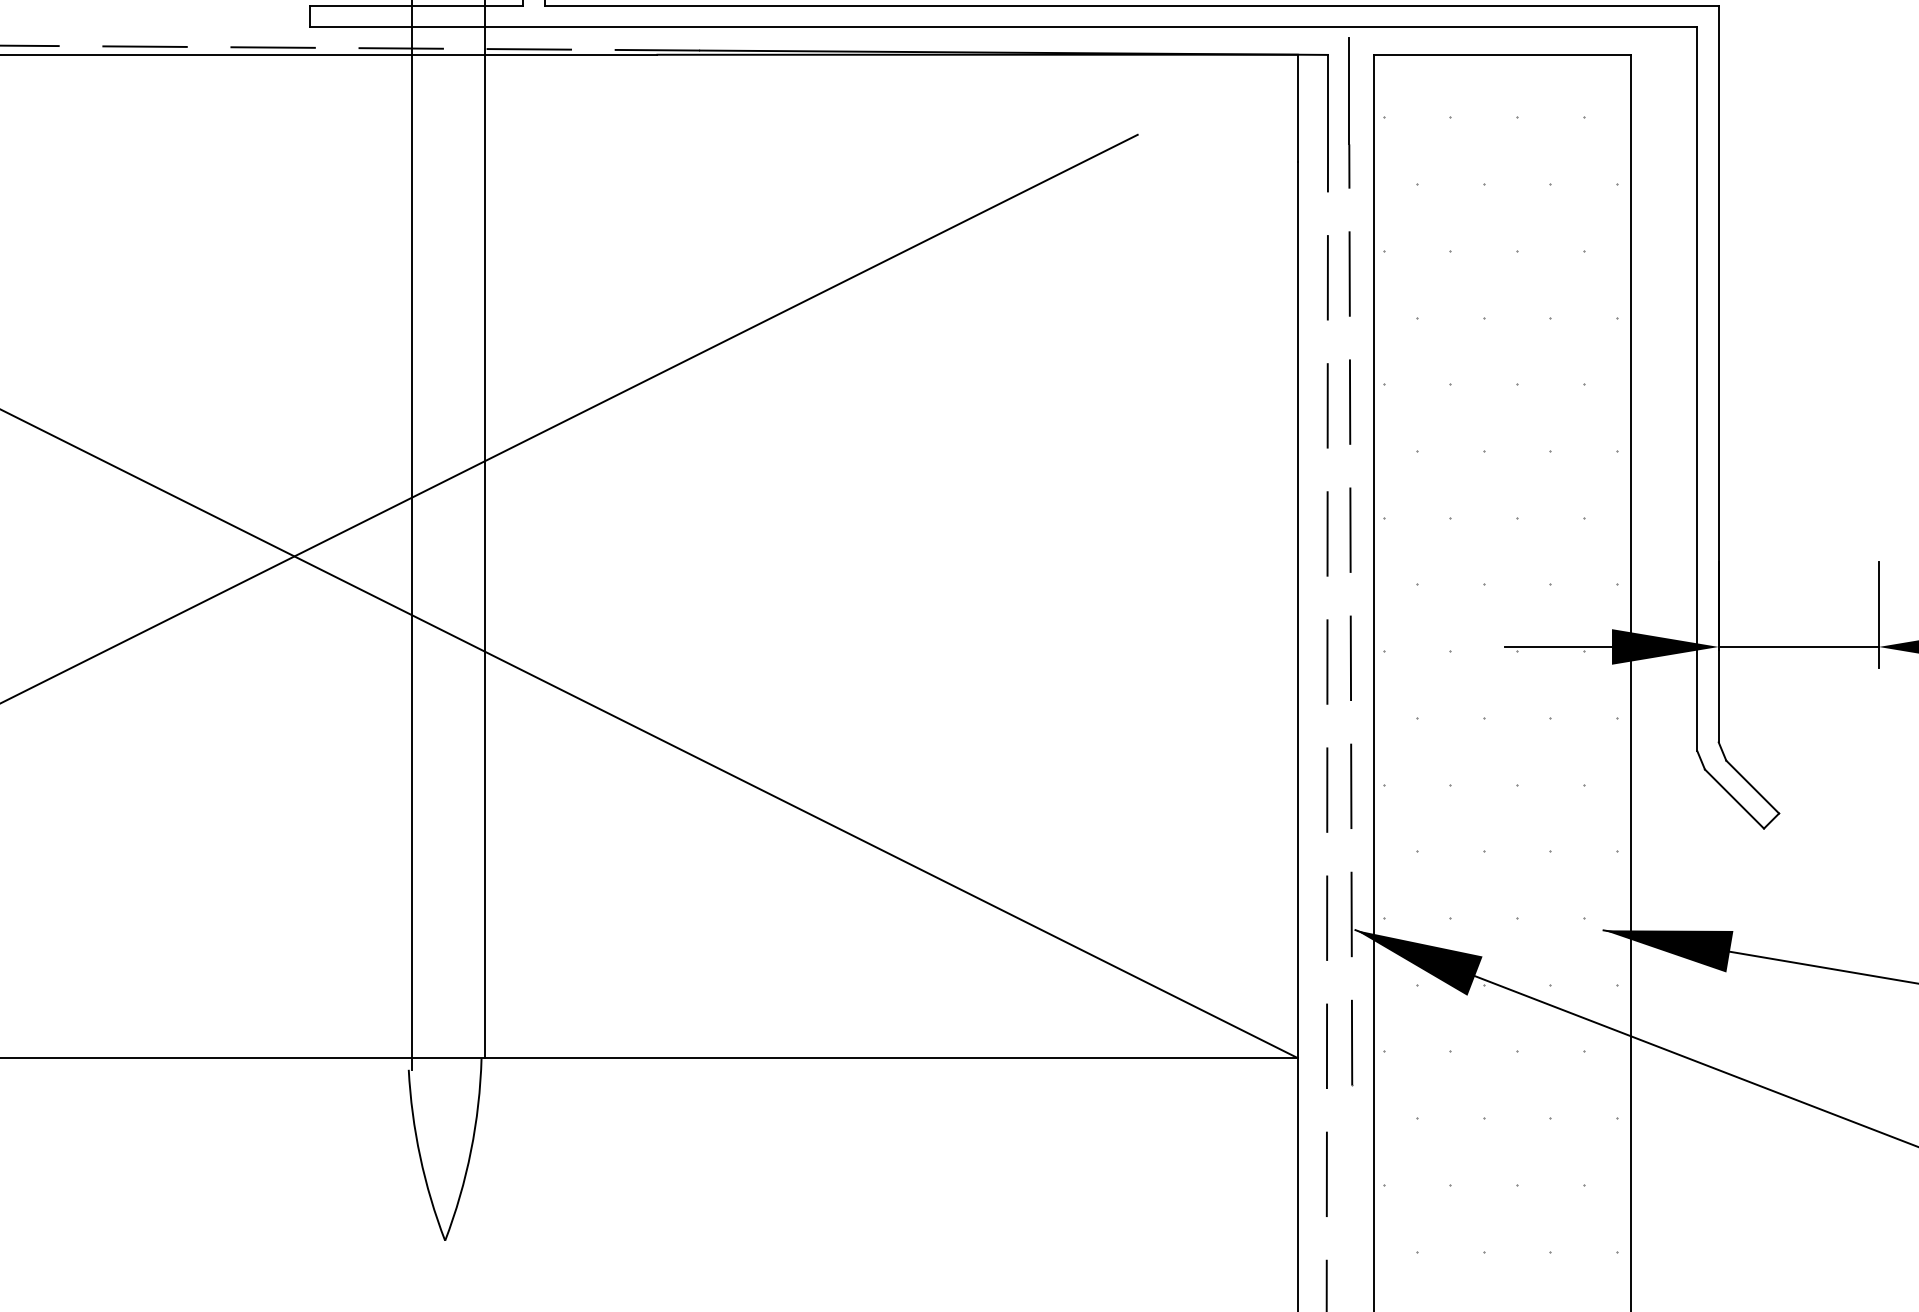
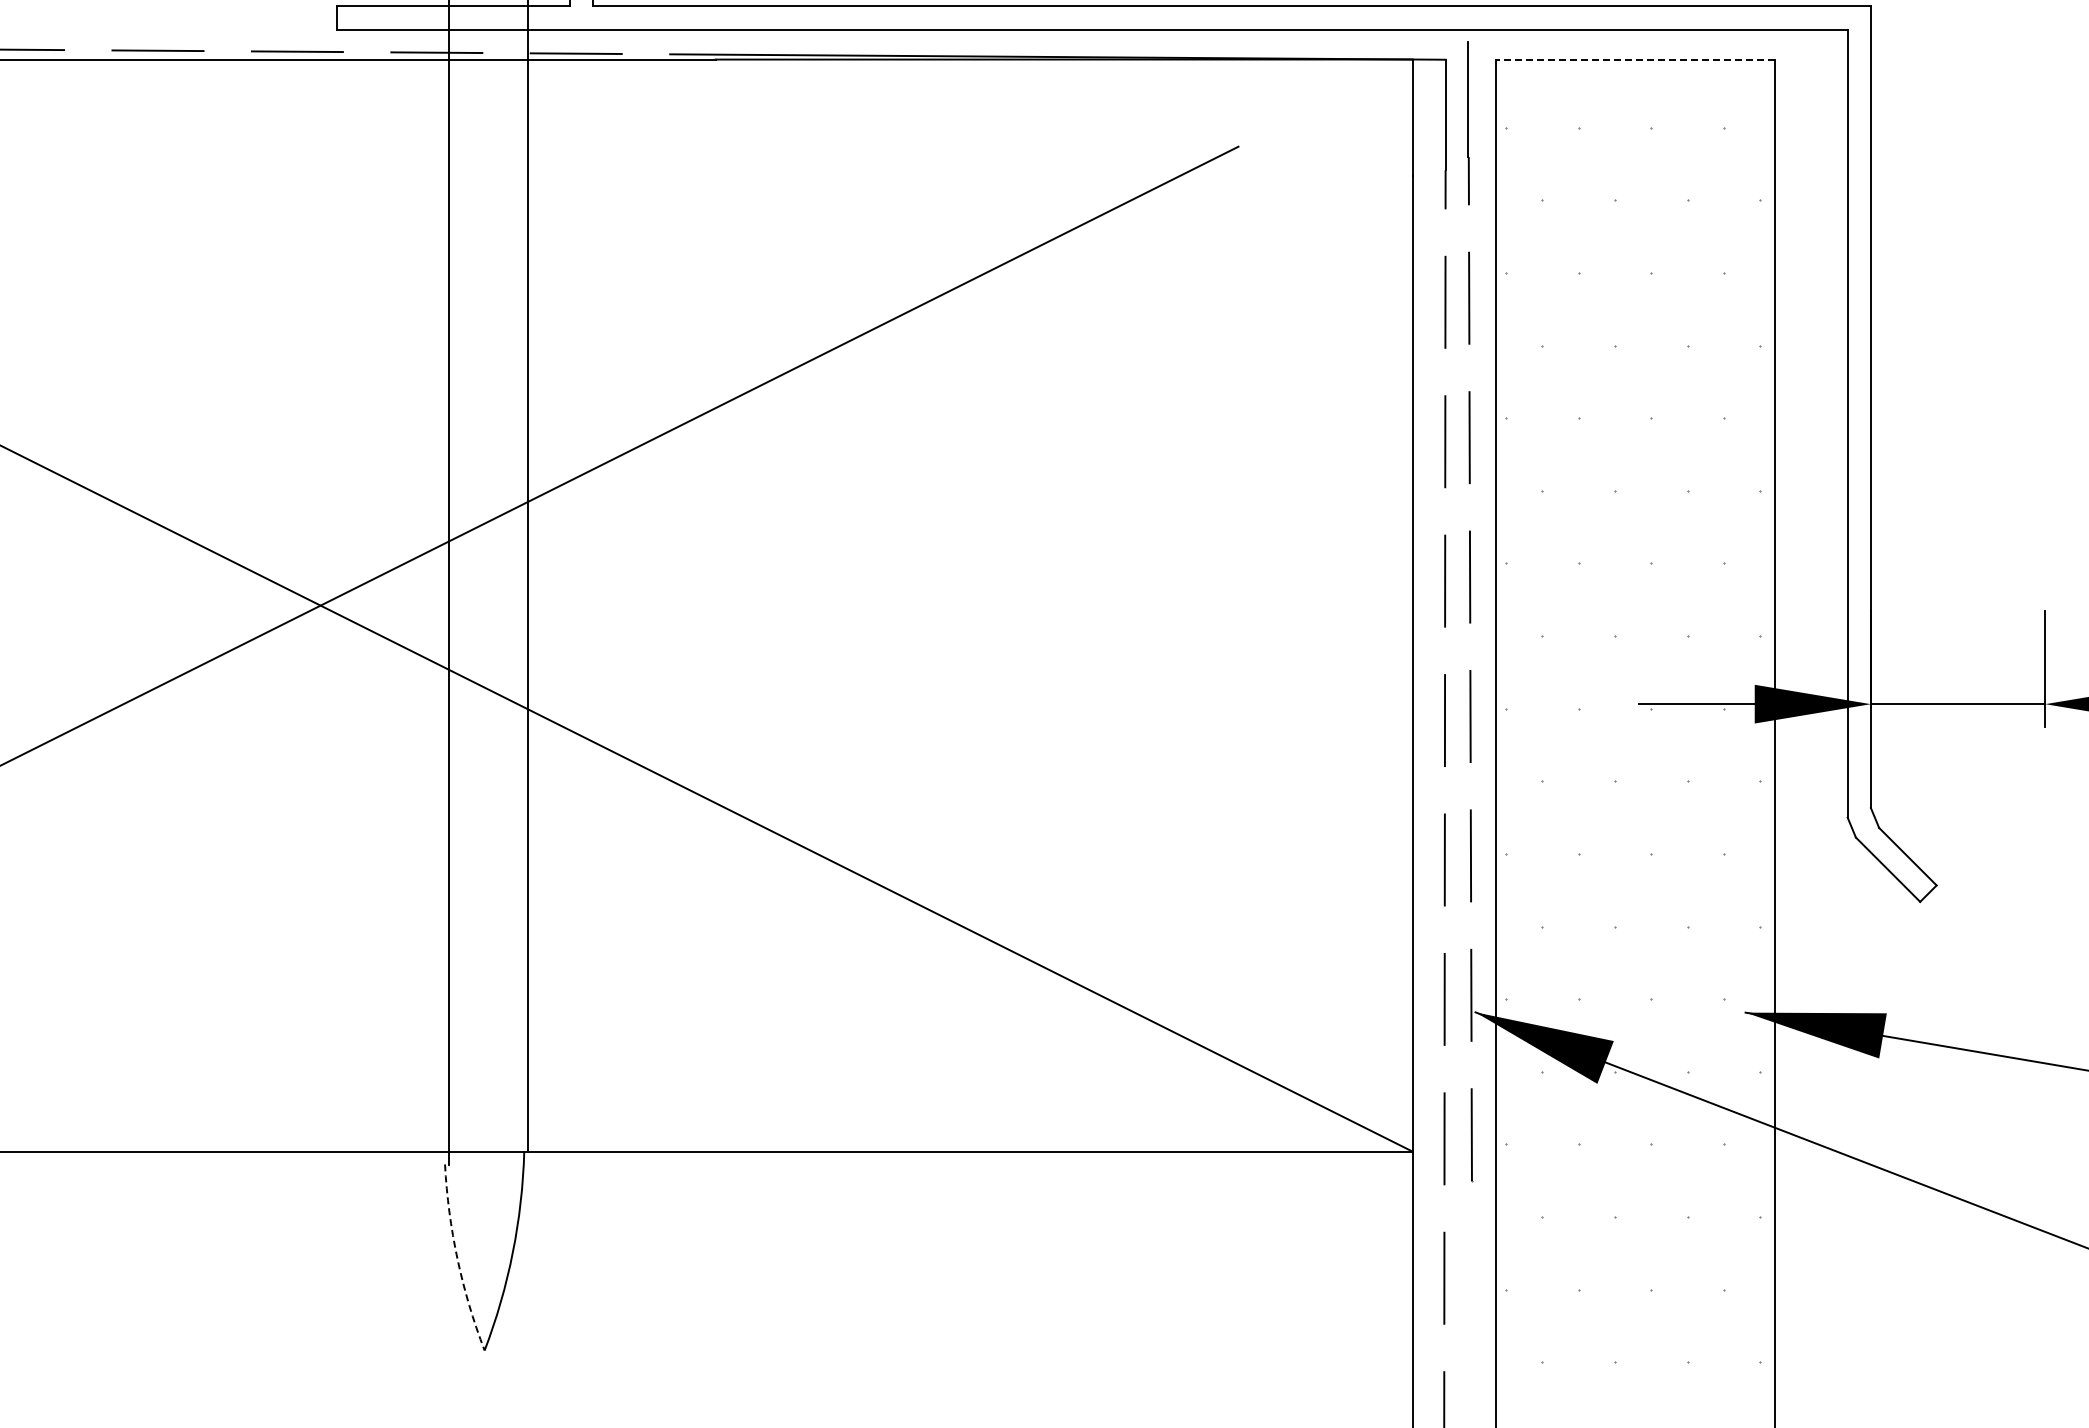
line: (1502, 54) -> (1635, 59), solid -> dashed
arc: (420, 1157) -> (457, 1259), solid -> dashed

